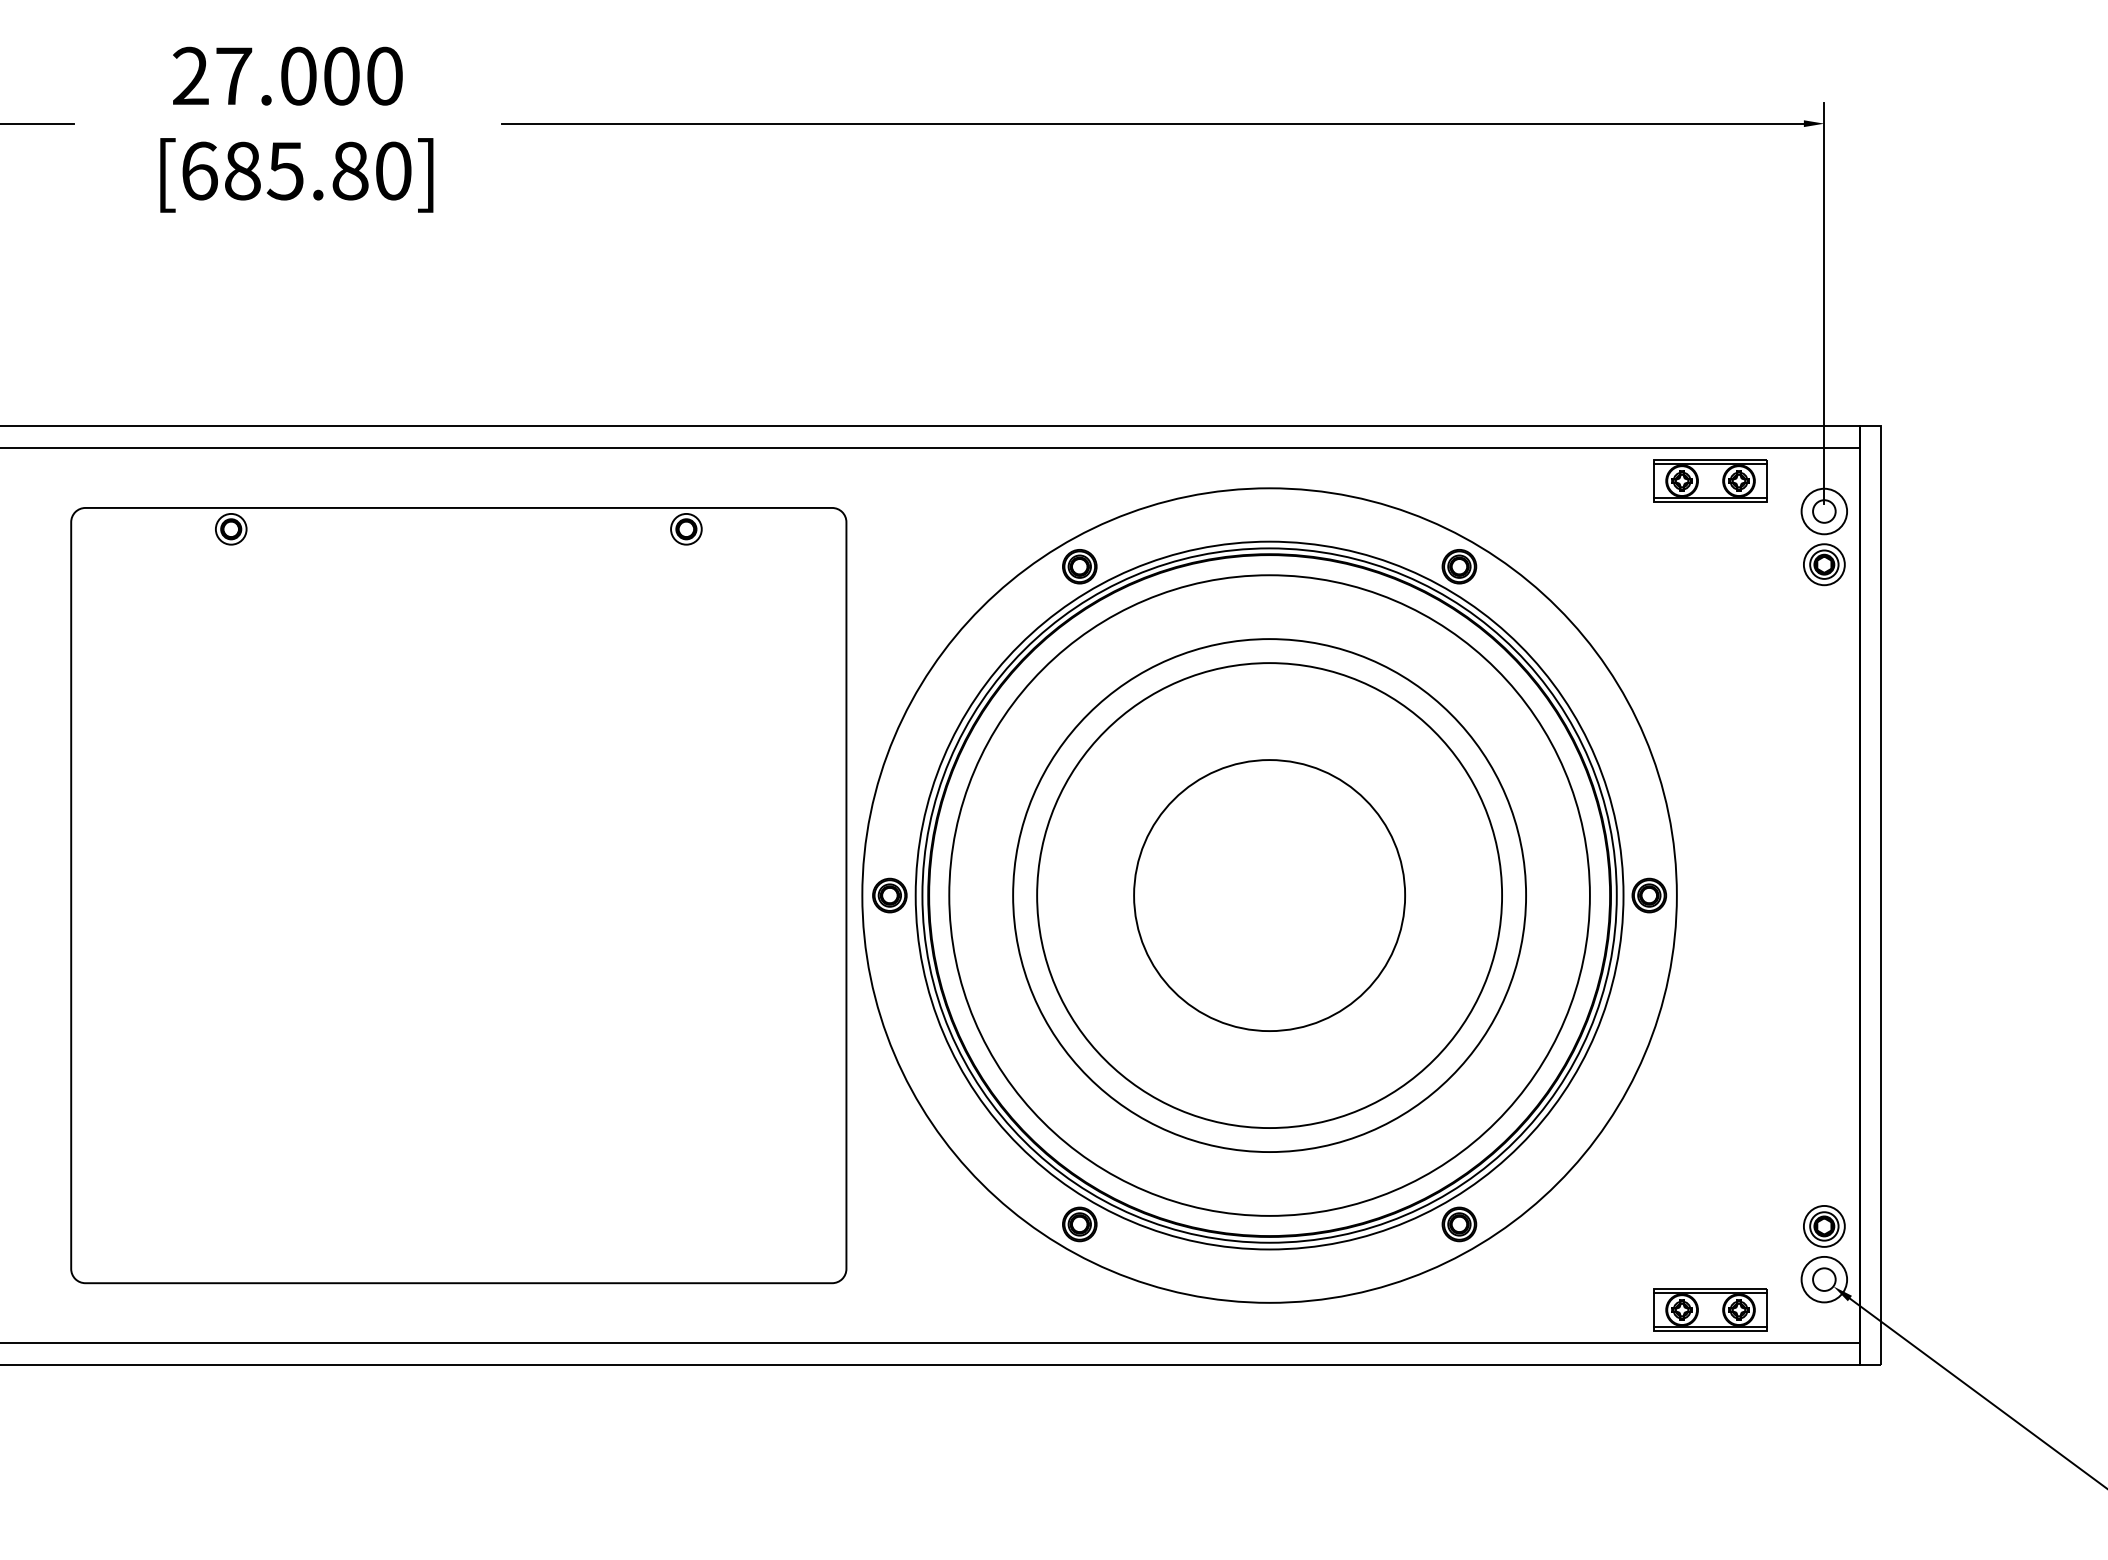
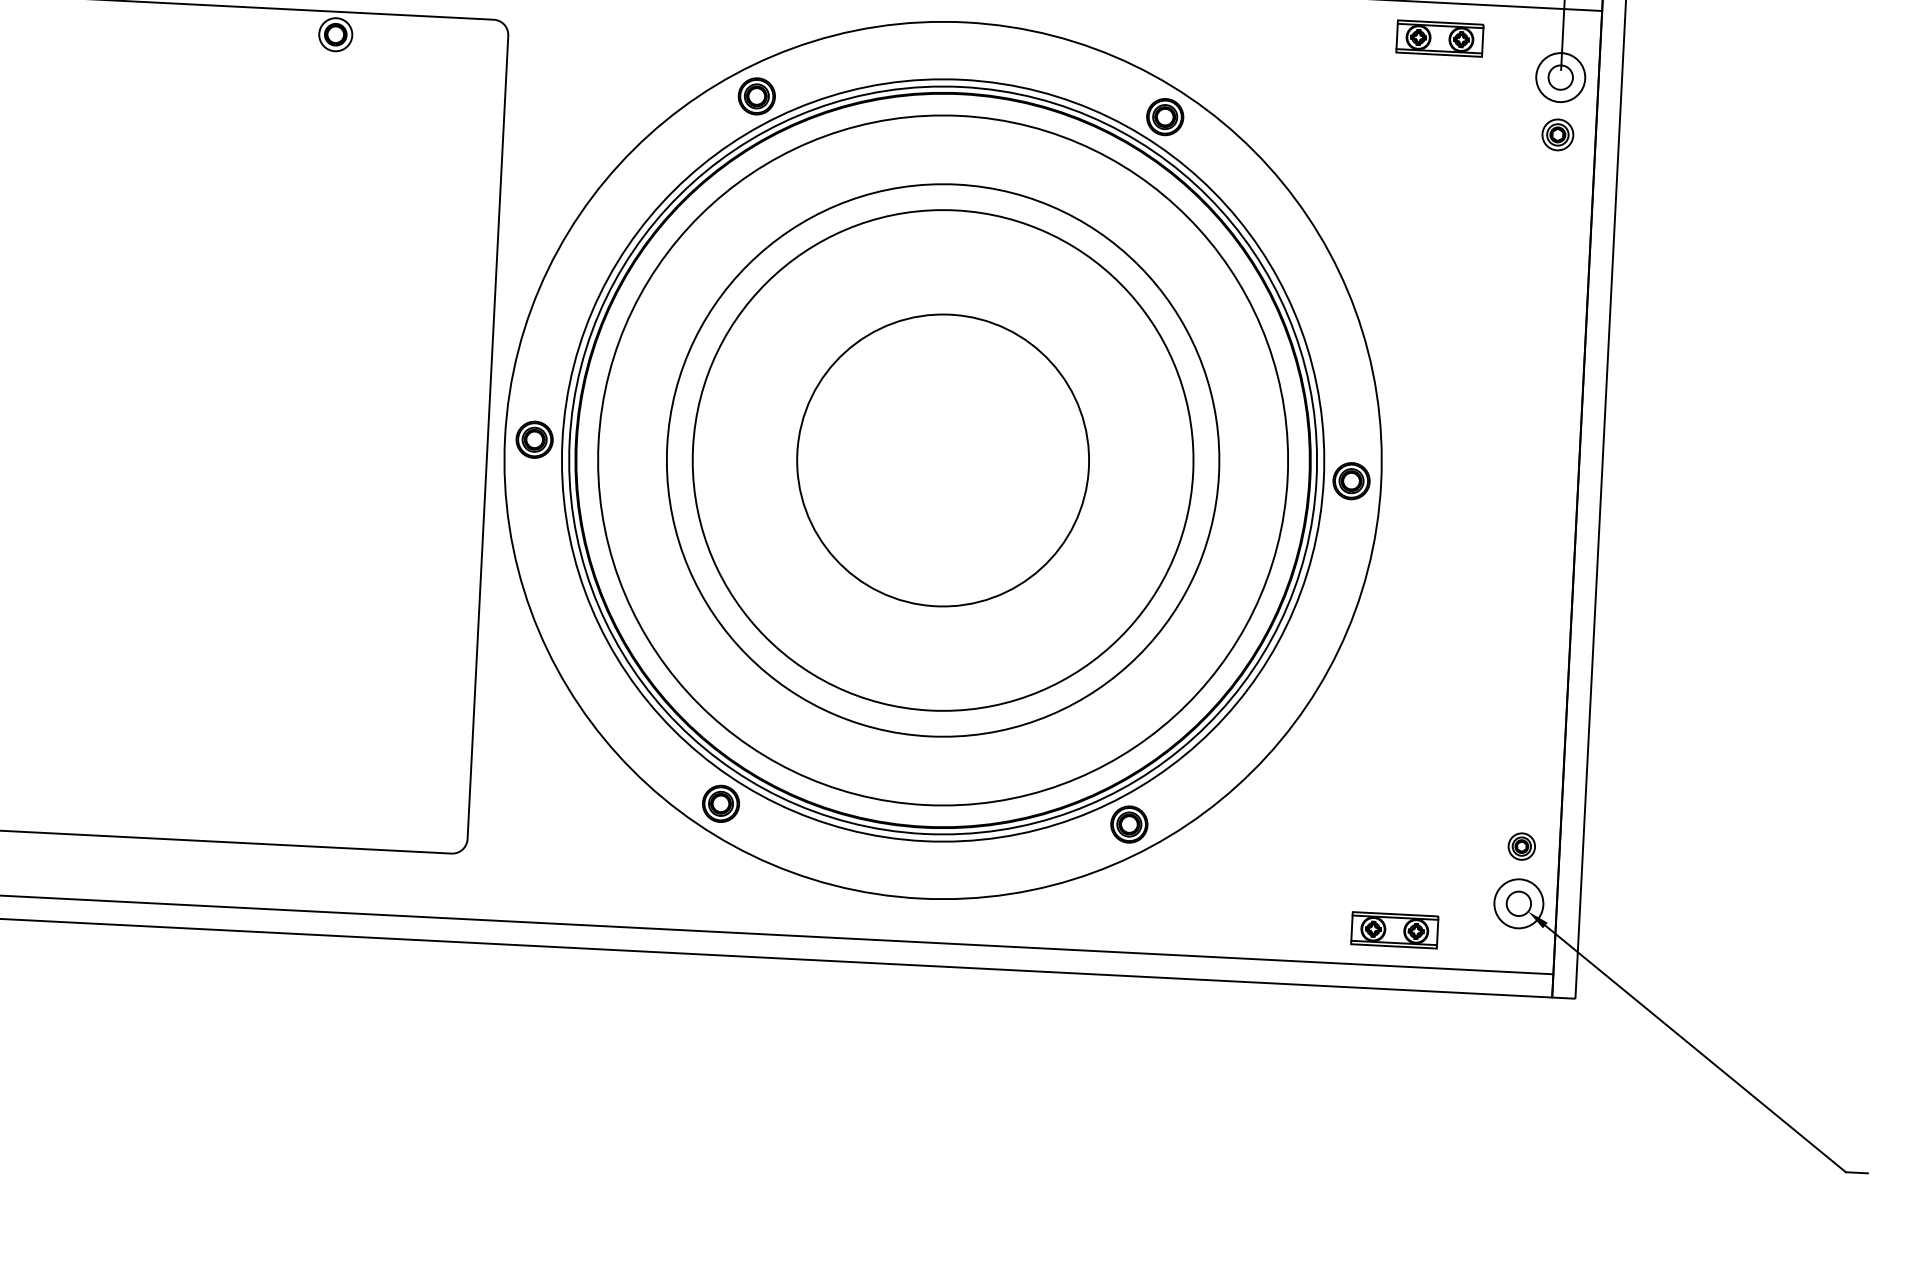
part: (1710, 480) -> (1439, 38), size x0.7
part: (1824, 564) -> (1558, 134), size x0.7
part: (1824, 1226) -> (1521, 846), size x0.6
part: (1710, 1309) -> (1394, 929), size x0.7

